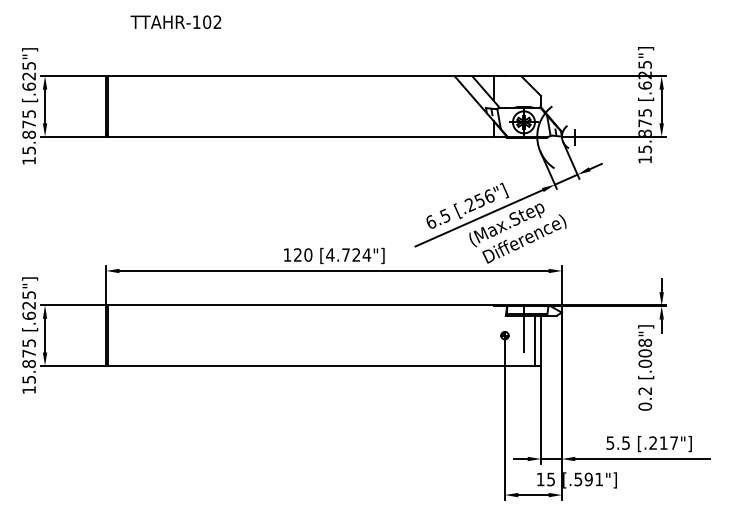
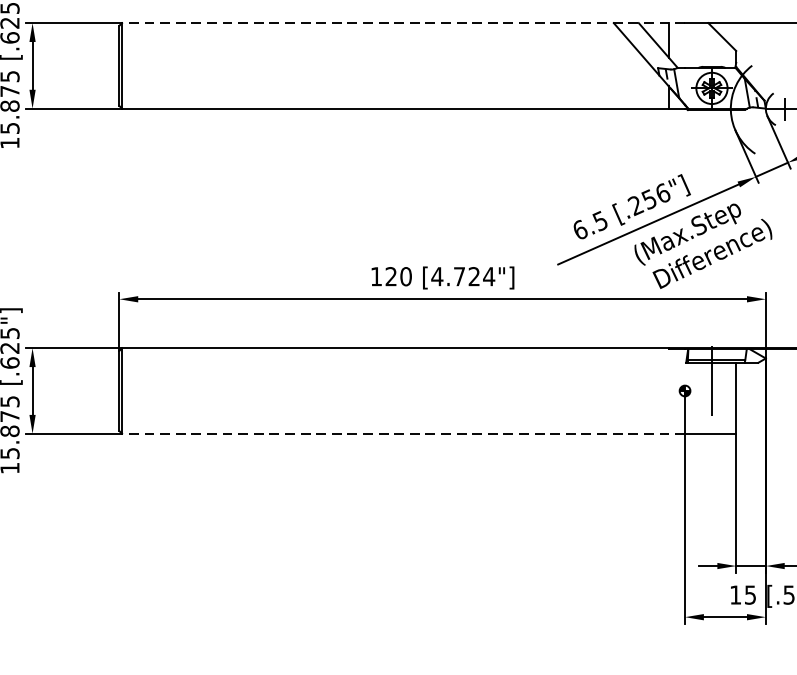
line: (306, 76) -> (403, 23), solid -> dashed
line: (535, 340) -> (728, 397), removed
line: (306, 365) -> (403, 433), solid -> dashed

